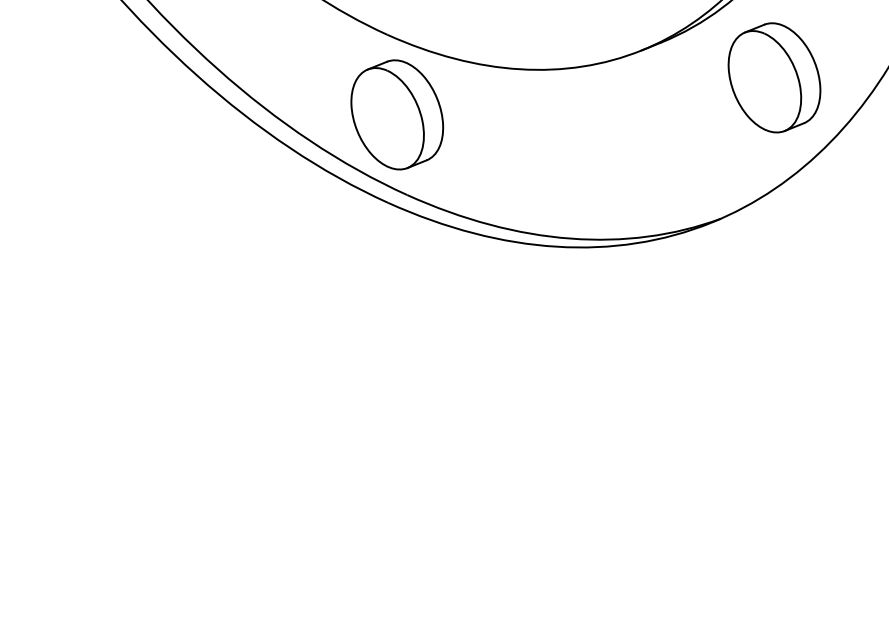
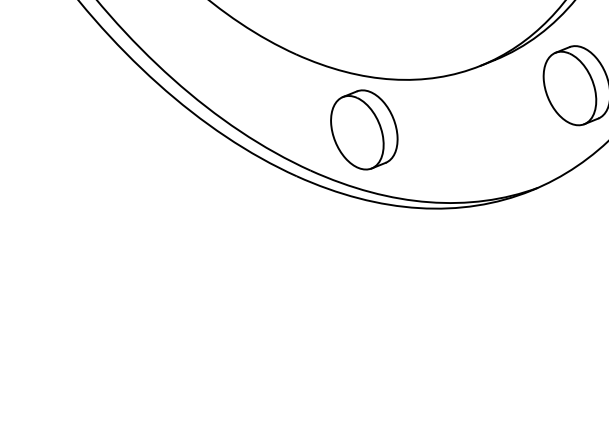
part: (397, 114) -> (364, 129), moved

